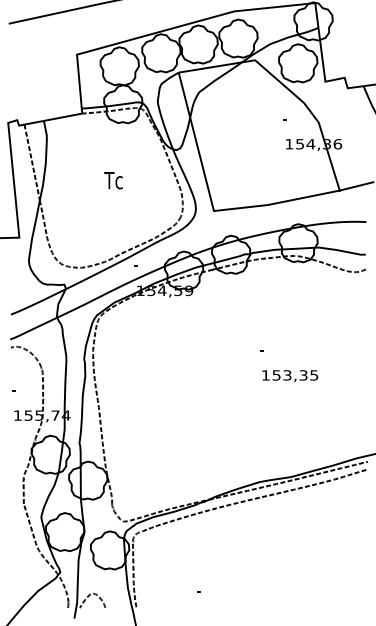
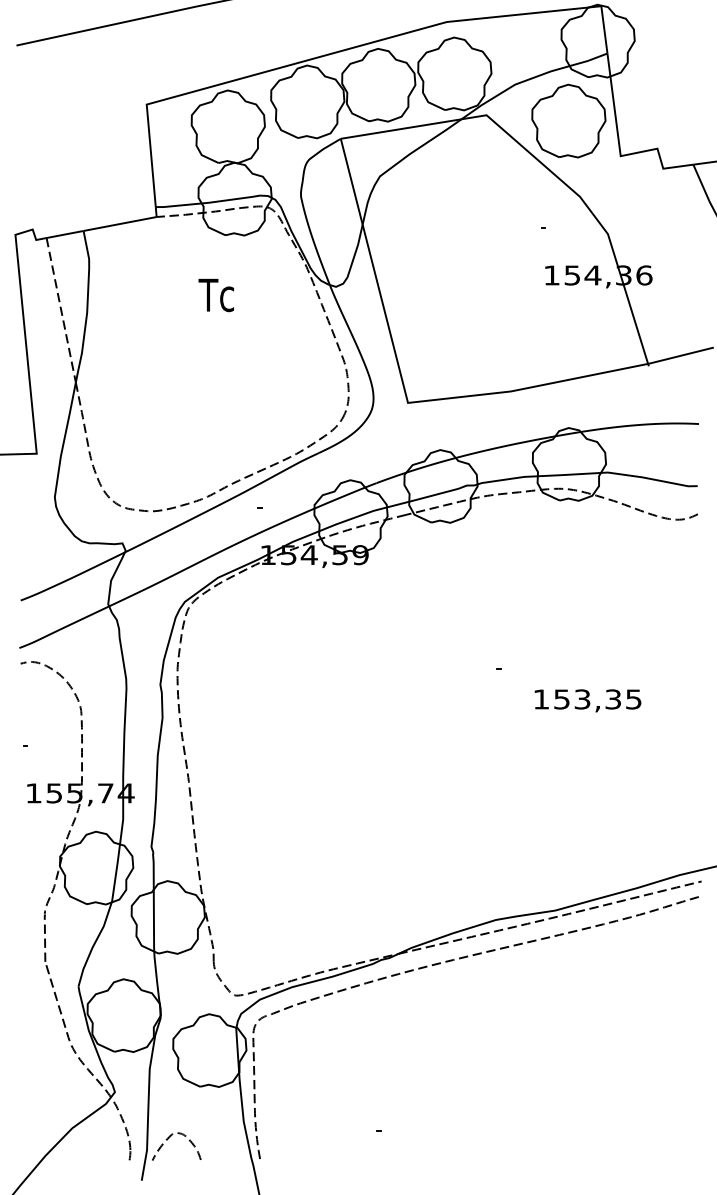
text: (113, 180) -> (216, 295), moved
text: (290, 376) -> (588, 701), moved

